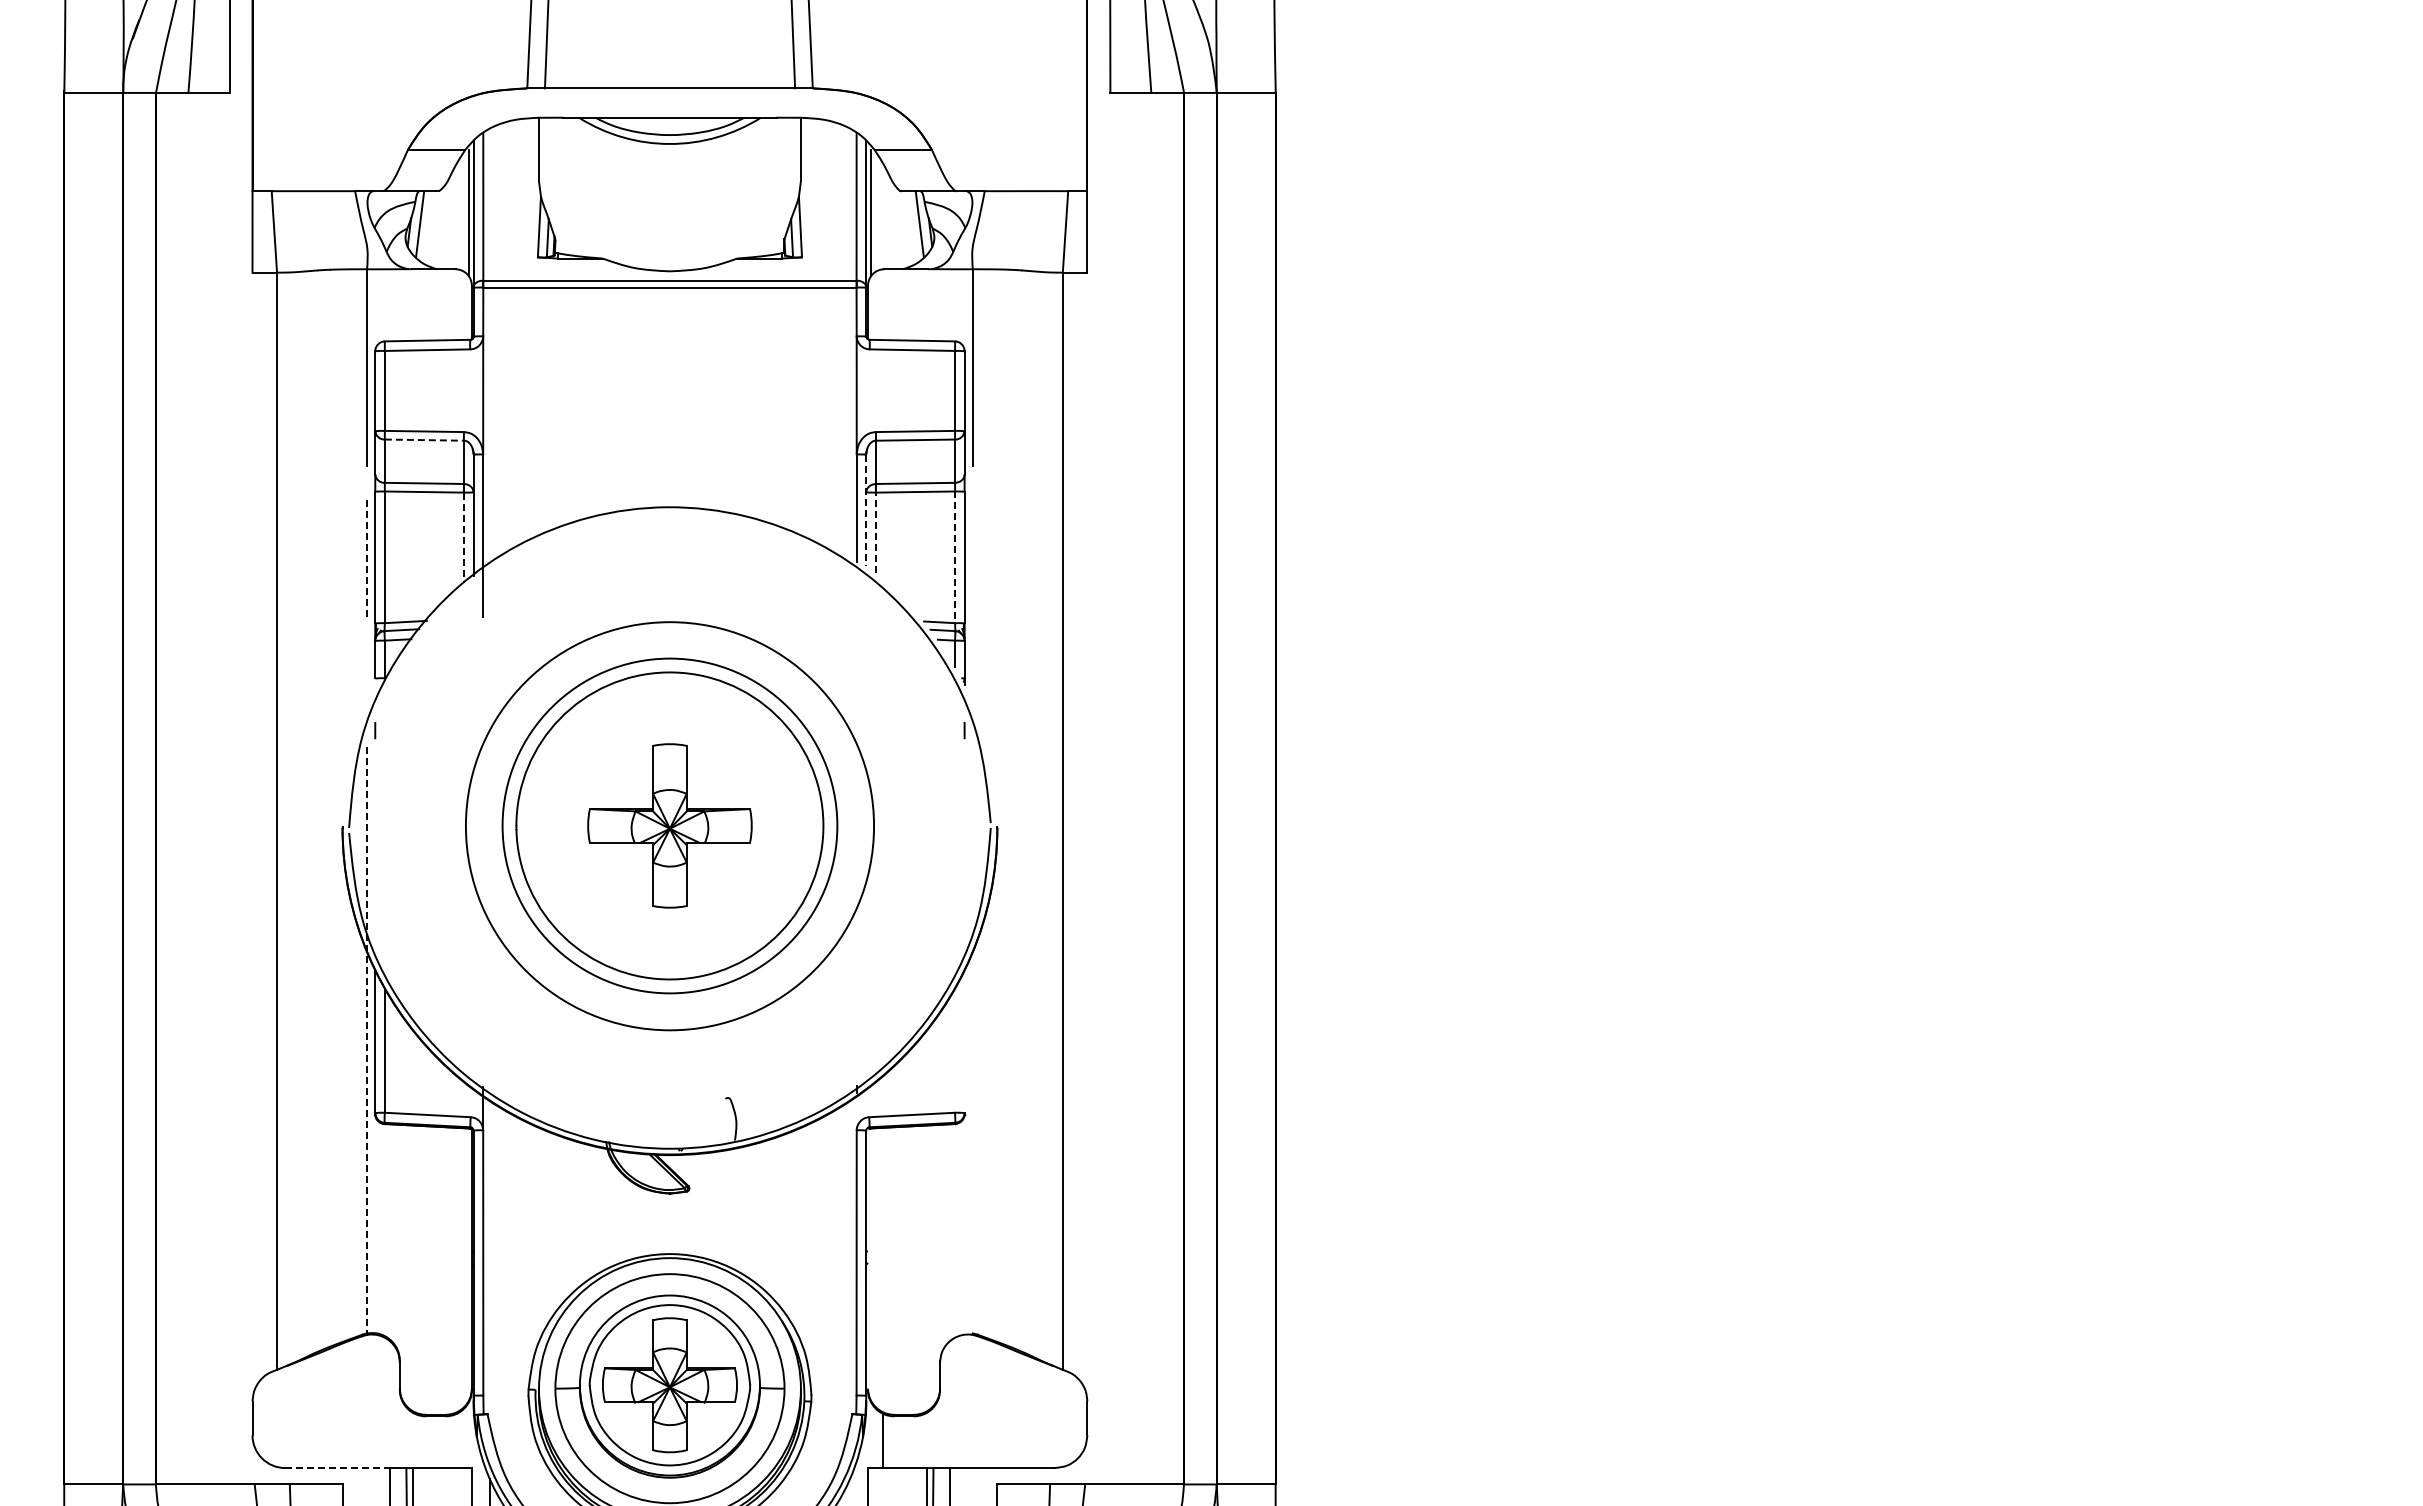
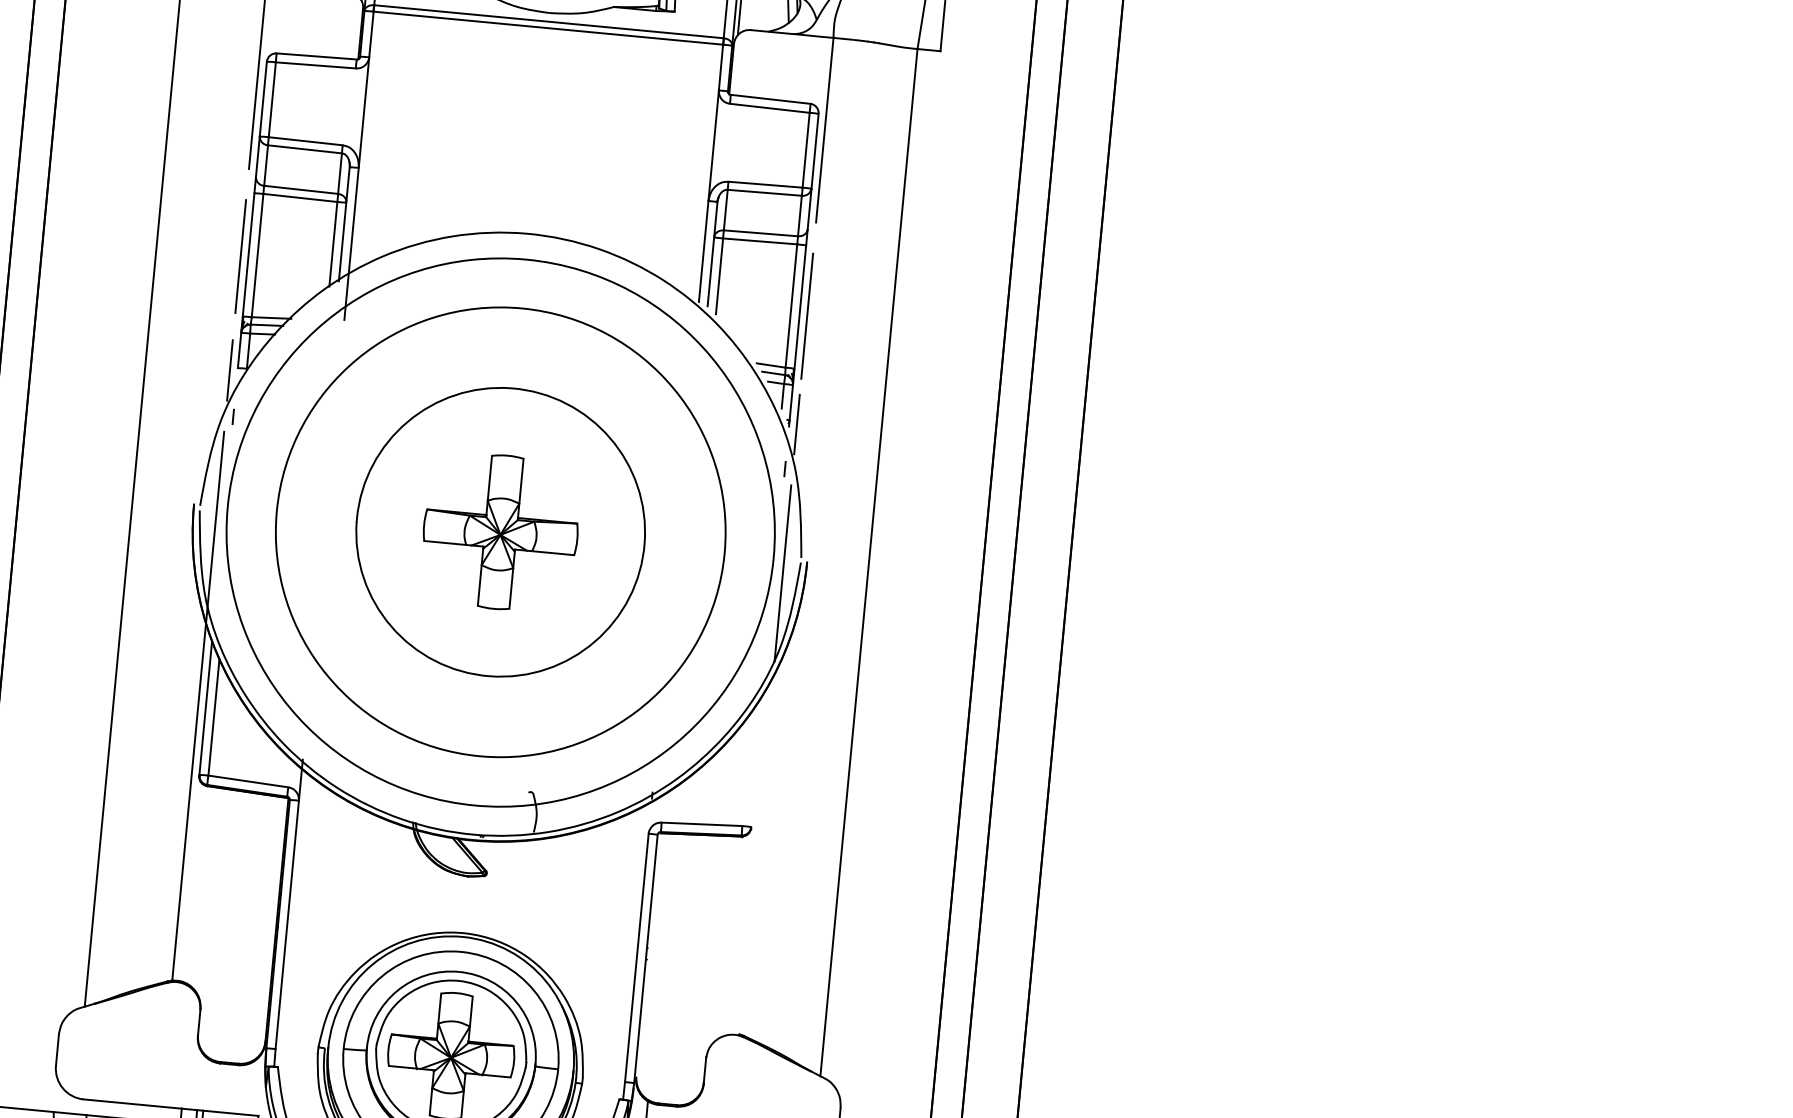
line: (424, 440) -> (305, 149), dashed -> solid
line: (866, 510) -> (712, 254), dashed -> solid
line: (875, 532) -> (719, 275), dashed -> solid
line: (463, 538) -> (332, 244), dashed -> solid
line: (955, 557) -> (791, 306), dashed -> solid
line: (367, 560) -> (241, 257), dashed -> solid
line: (972, 566) -> (806, 316), added
line: (367, 681) -> (230, 370), added
line: (972, 681) -> (796, 423), added
circle: (669, 825) -> (500, 531), size x1.43
circle: (669, 825) -> (500, 531), size x1.43
line: (972, 841) -> (782, 573), added
line: (367, 1040) -> (198, 706), dashed -> solid
line: (338, 1468) -> (133, 1104), dashed -> solid

